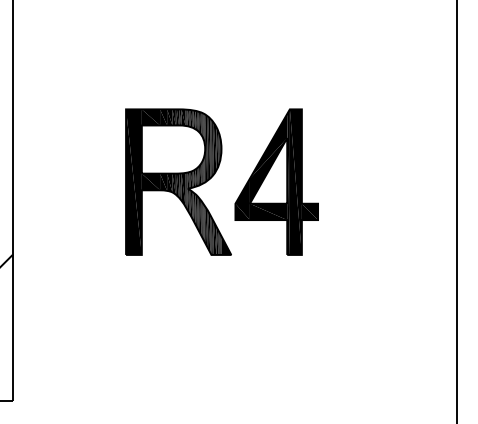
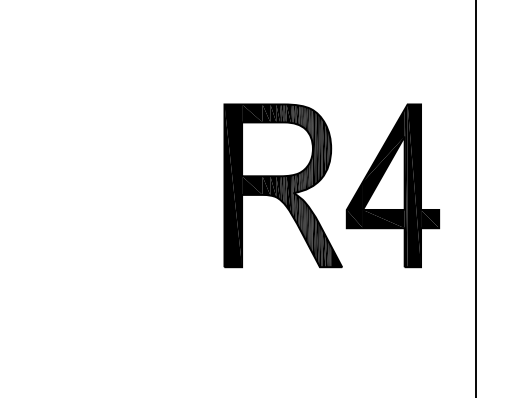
part: (215, 174) -> (324, 177), moved

